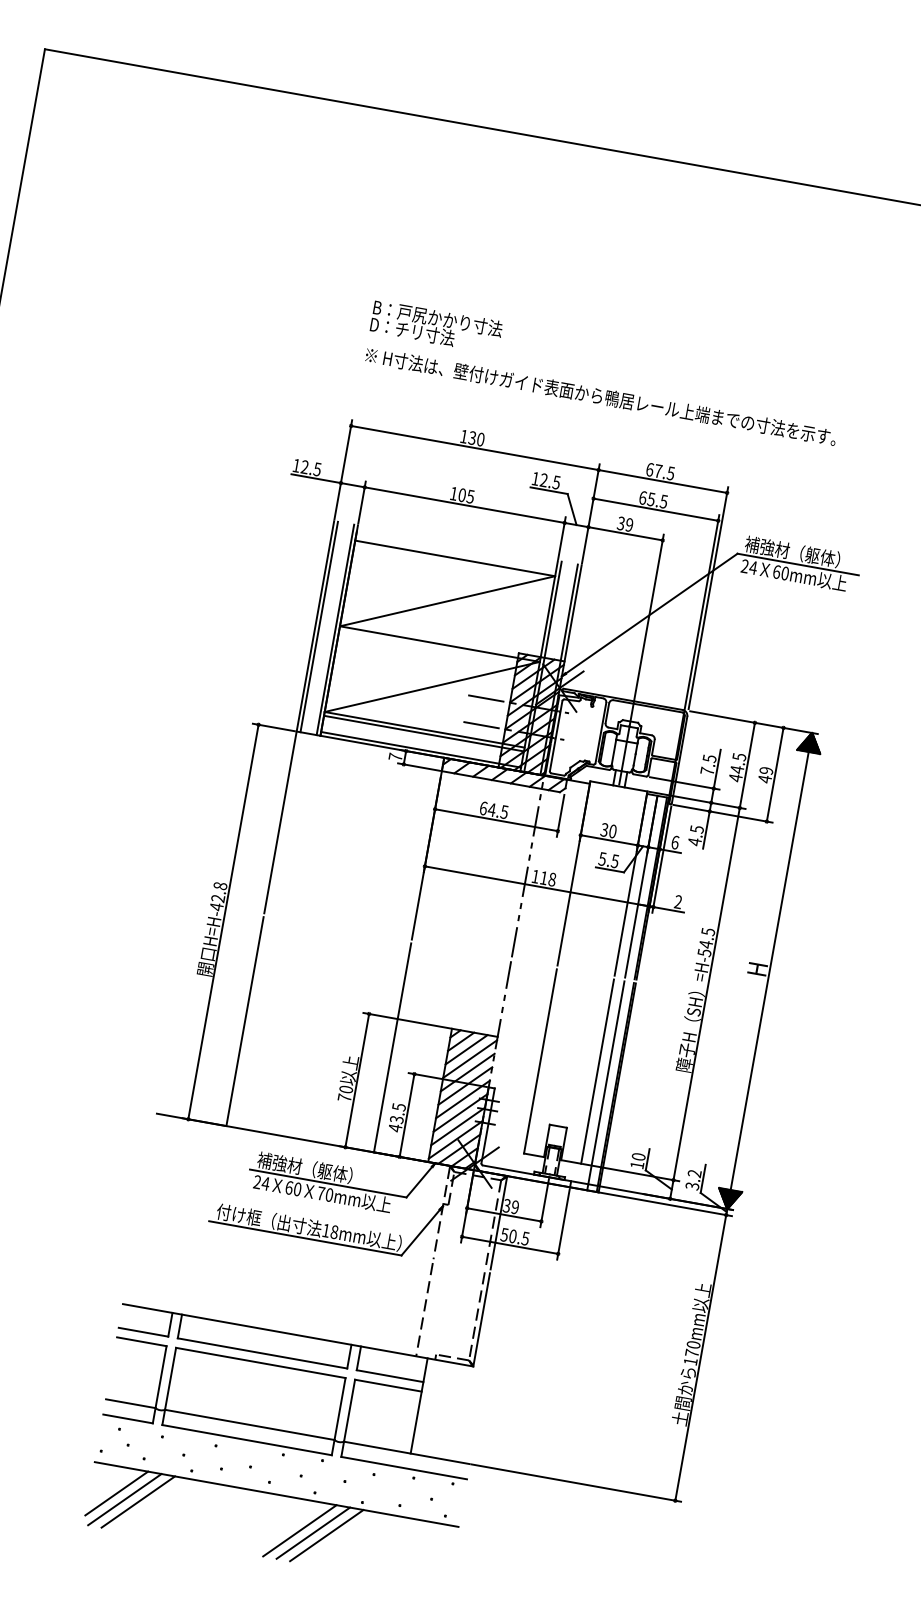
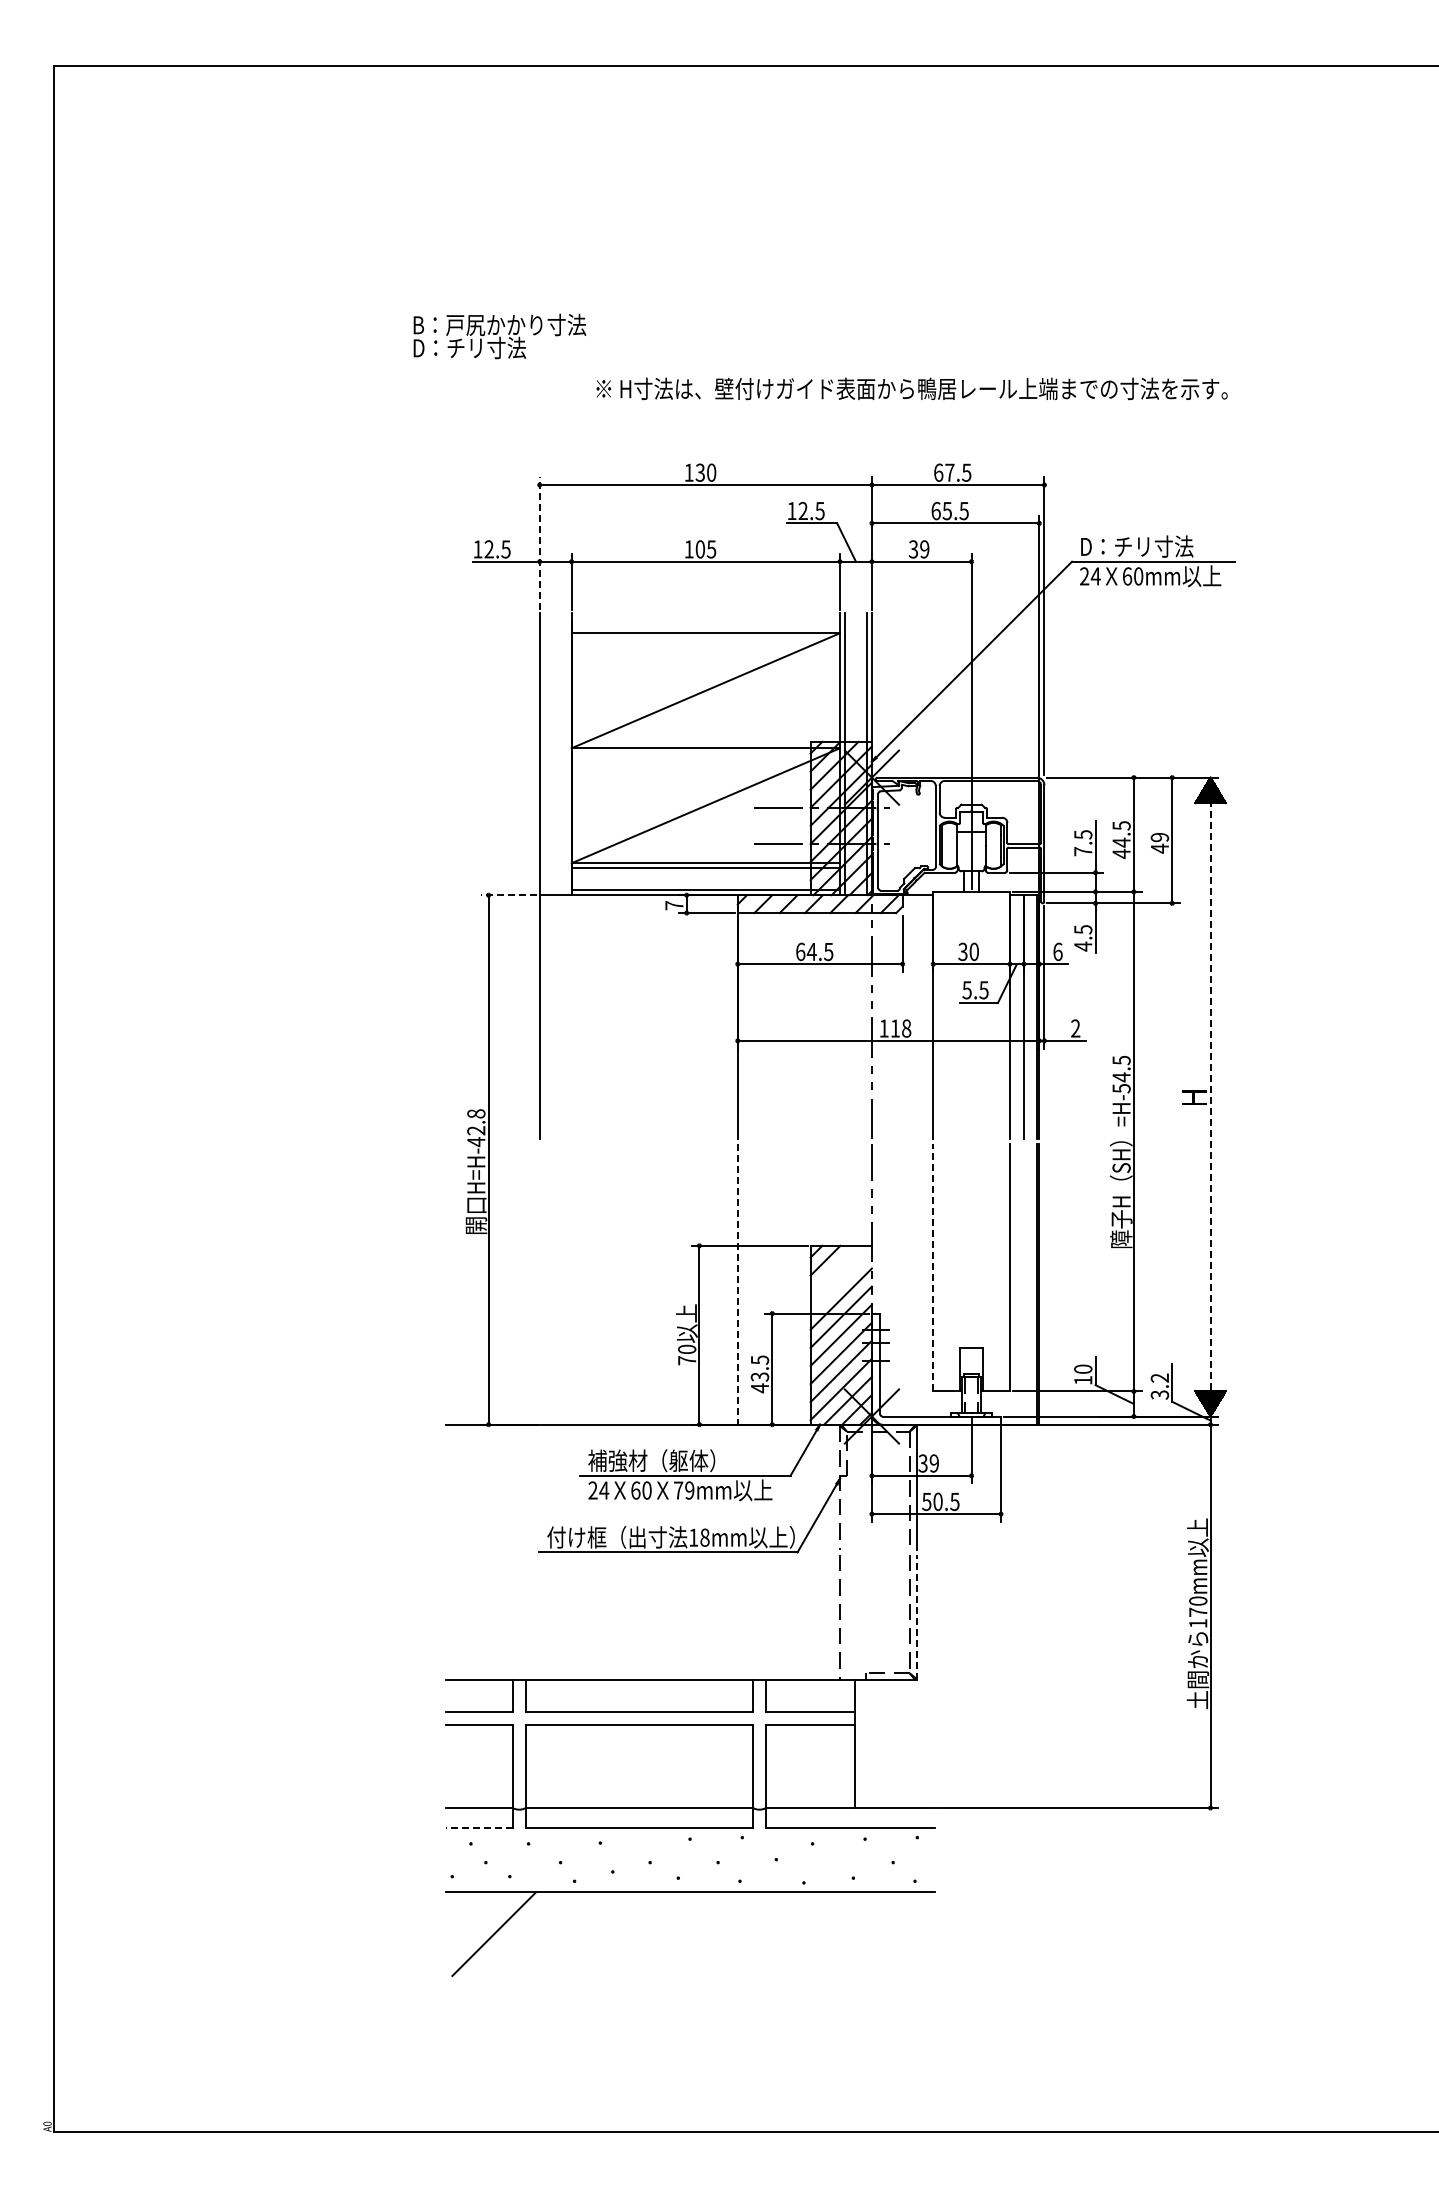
text: (436, 326) -> (499, 336), moved
text: (600, 396) -> (911, 388), moved
line: (343, 469) -> (539, 543), solid -> dashed
text: (792, 551) -> (1142, 546), 補強材（躯体） -> D：チリ寸法
line: (319, 626) -> (544, 753), removed
line: (335, 629) -> (566, 753), removed
line: (273, 727) -> (508, 895), solid -> dashed
line: (769, 971) -> (1210, 1097), solid -> dashed
line: (244, 1021) -> (539, 1284), removed
line: (392, 1047) -> (737, 1284), solid -> dashed
line: (466, 1049) -> (834, 1269), removed
line: (469, 1058) -> (840, 1280), removed
line: (540, 1061) -> (933, 1267), solid -> dashed
line: (606, 1085) -> (1024, 1284), removed
text: (329, 1194) -> (689, 1490), 70mm -> 79mm
line: (481, 1319) -> (916, 1617), solid -> dashed
line: (127, 1418) -> (479, 1828), solid -> dashed
line: (116, 1492) -> (481, 1927), removed
line: (138, 1501) -> (512, 1933), removed
line: (299, 1530) -> (728, 1933), removed
line: (312, 1532) -> (746, 1933), removed
line: (327, 1535) -> (765, 1933), removed

